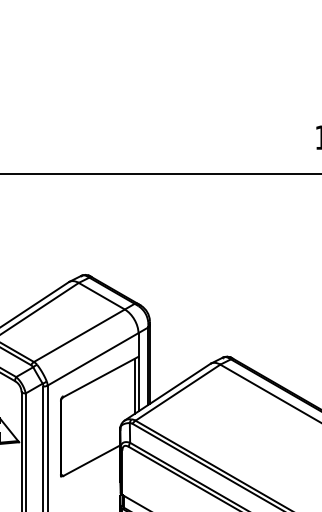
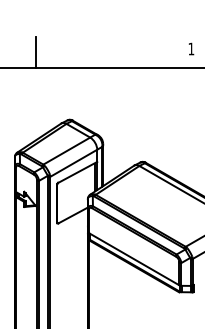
line: (20, 142) -> (36, 51), added

